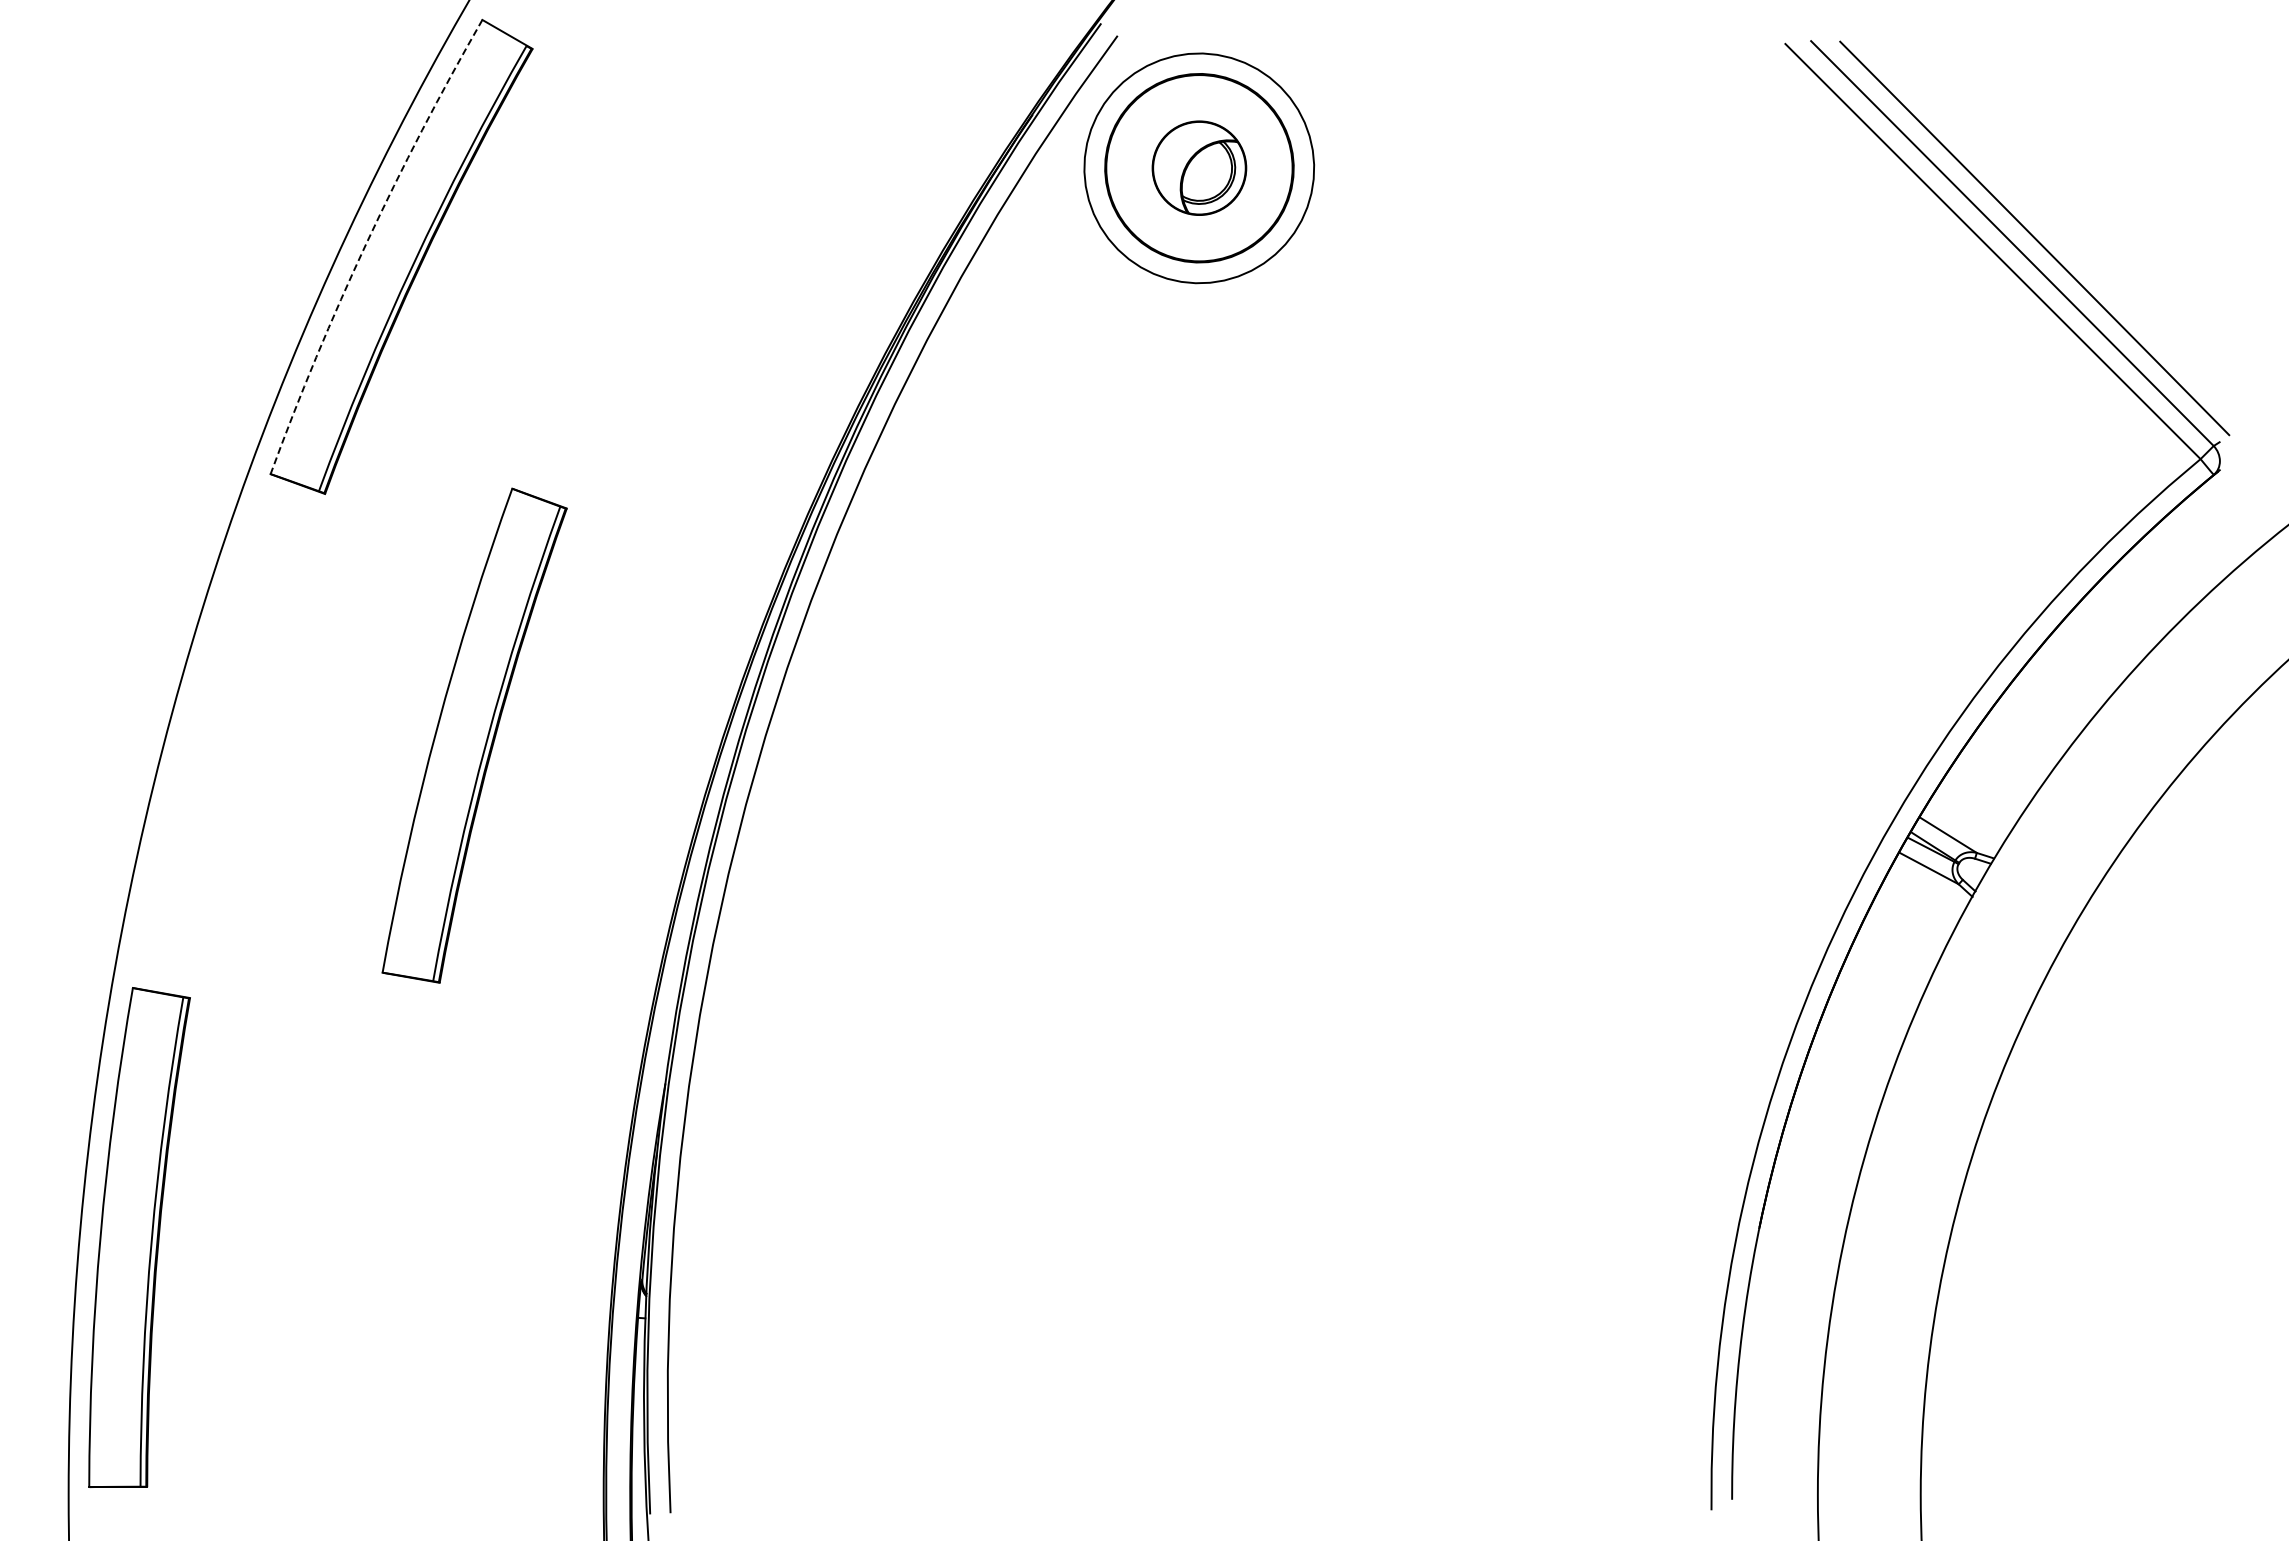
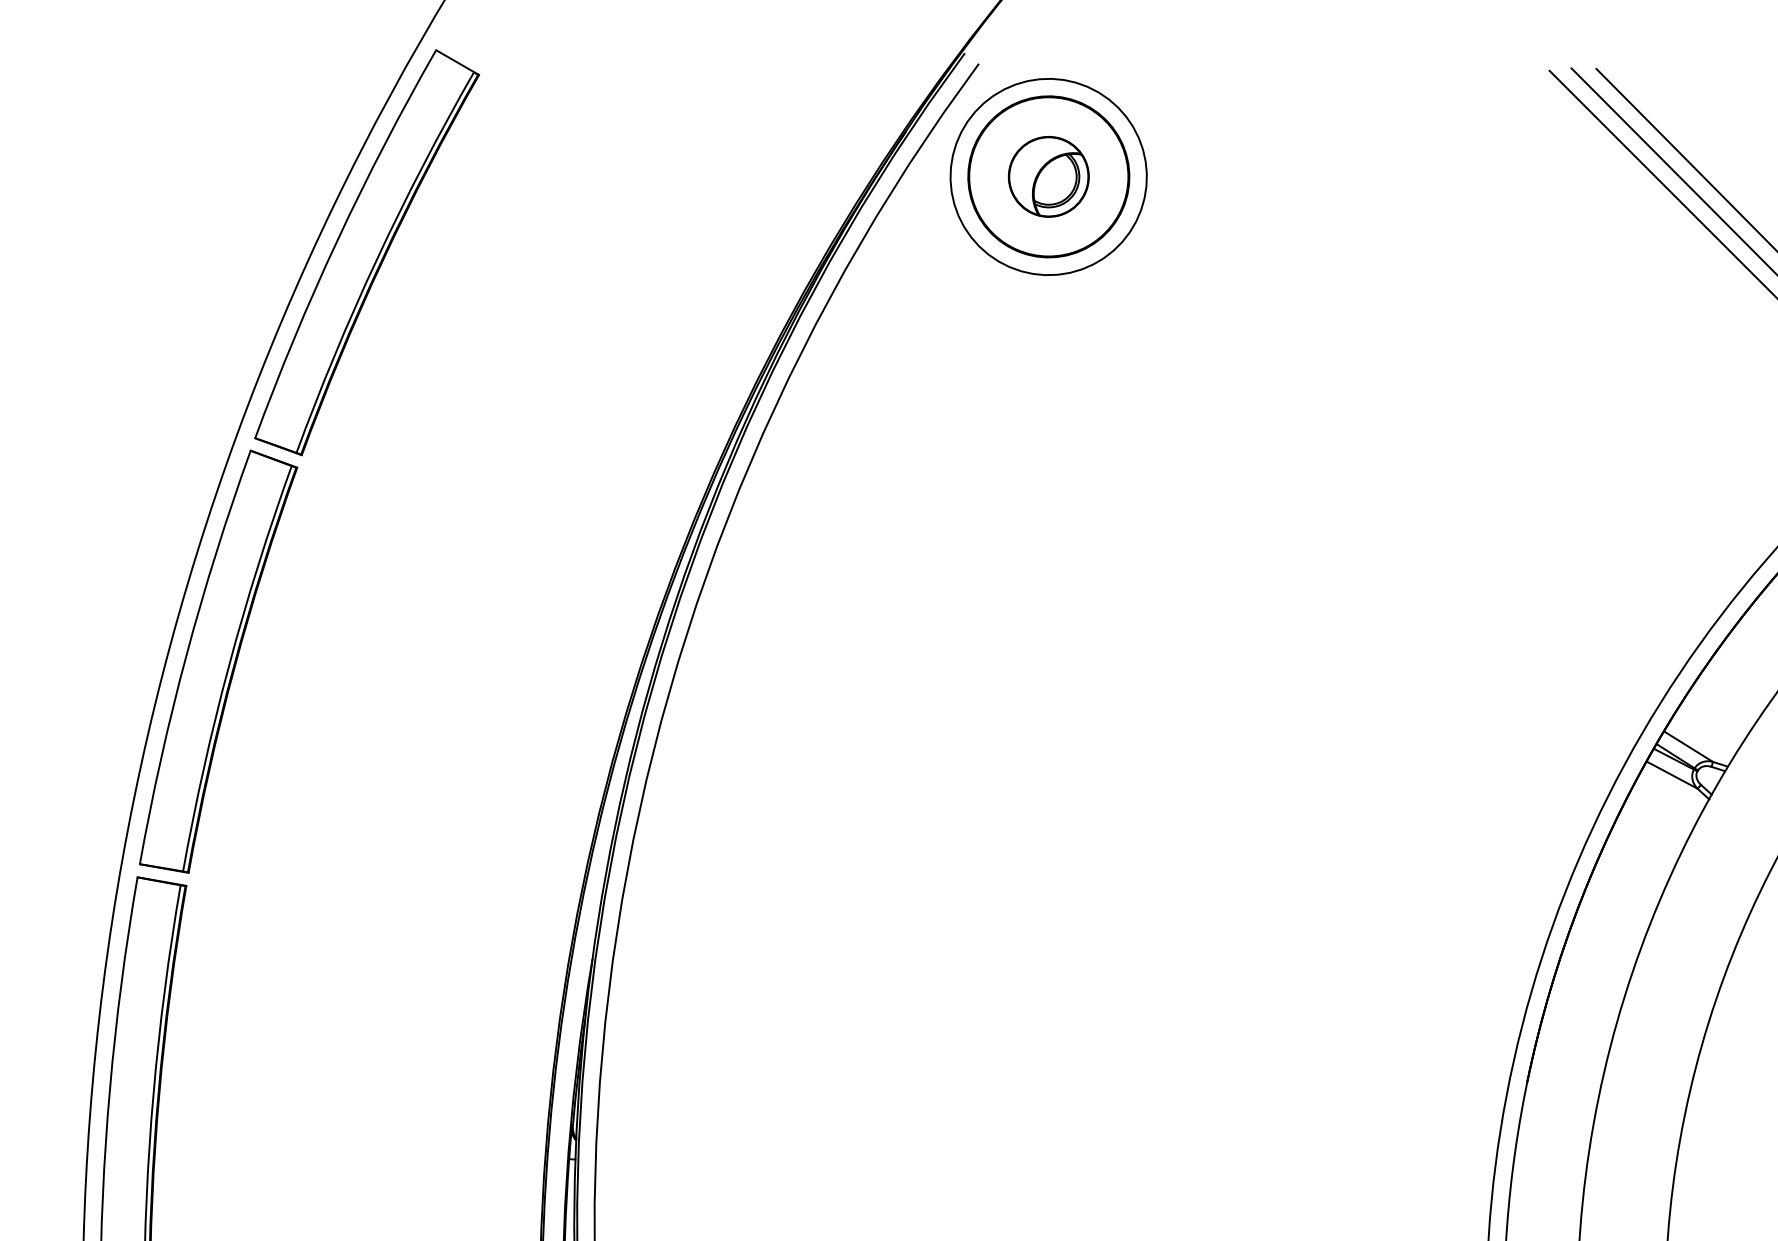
arc: (366, 242) -> (337, 240), dashed -> solid
part: (474, 735) -> (218, 661), moved

